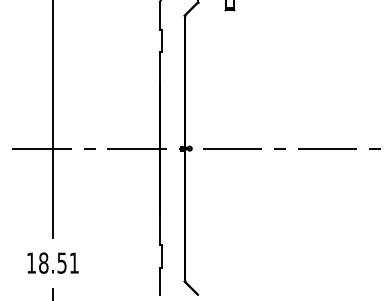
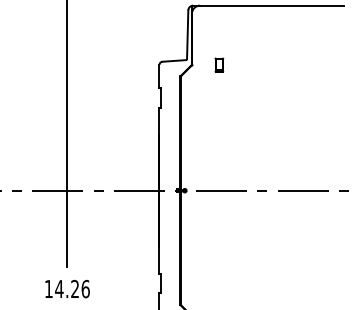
text: (59, 262) -> (72, 288), 18.51 -> 14.26

